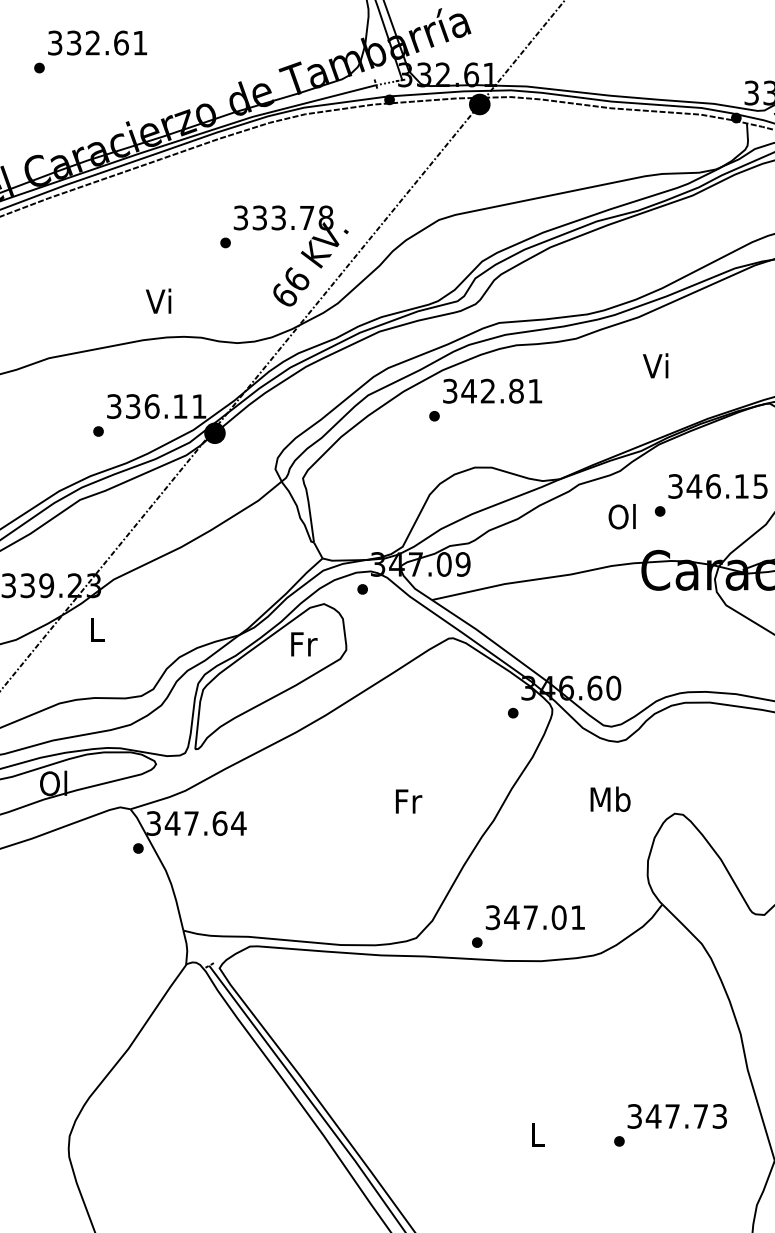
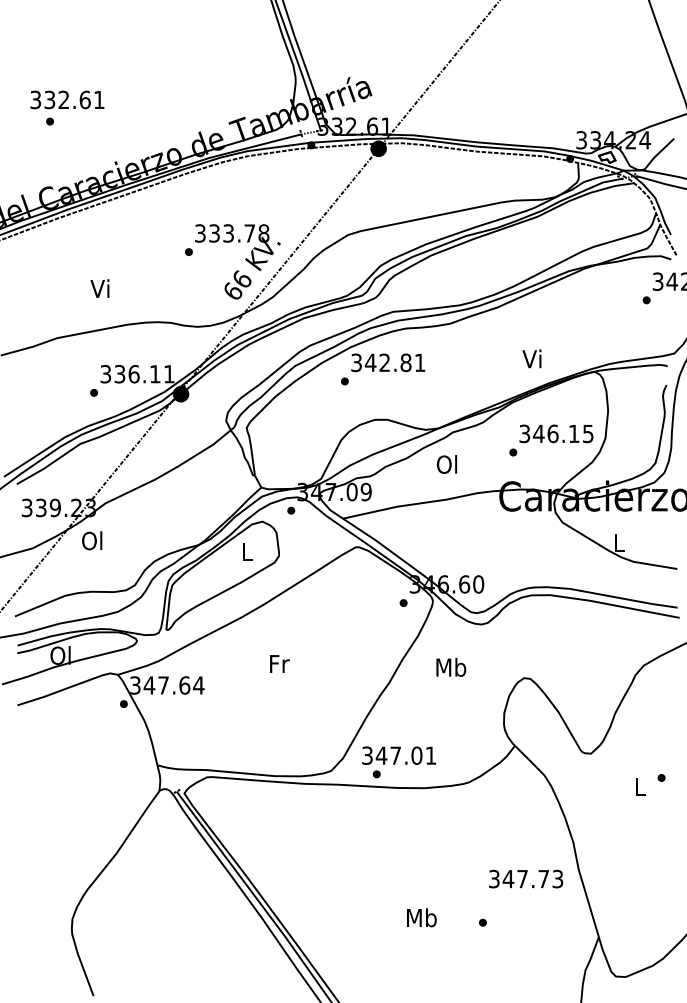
text: (97, 42) -> (67, 99), moved
text: (157, 301) -> (99, 288), moved
text: (655, 365) -> (531, 358), moved
text: (621, 516) -> (446, 464), moved
text: (96, 629) -> (92, 540), L -> Ol
text: (304, 644) -> (247, 551), Fr -> L
text: (610, 798) -> (451, 666), moved
text: (408, 800) -> (279, 663), moved
text: (535, 917) -> (399, 755), moved
text: (677, 1115) -> (526, 878), moved
text: (537, 1134) -> (421, 917), L -> Mb

